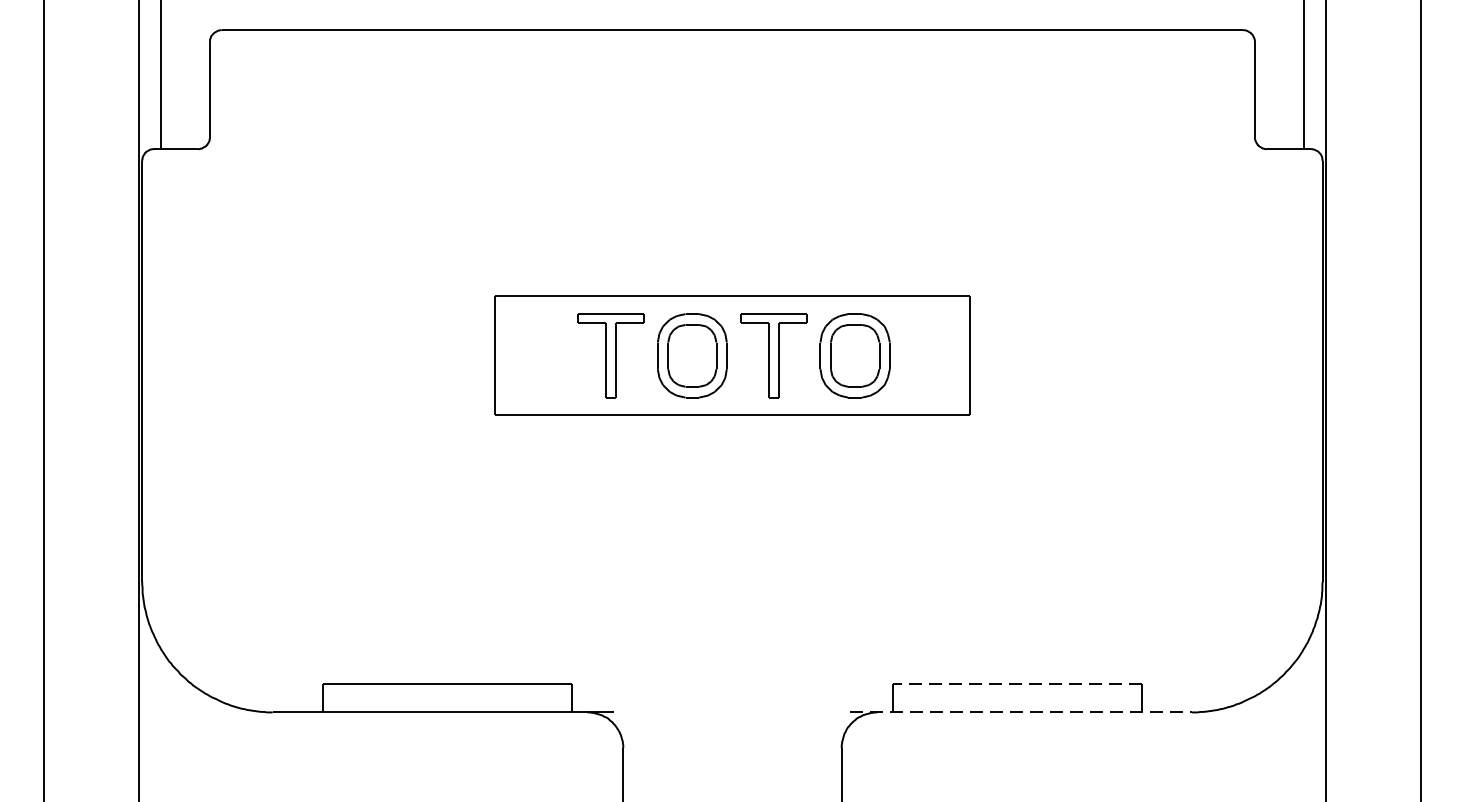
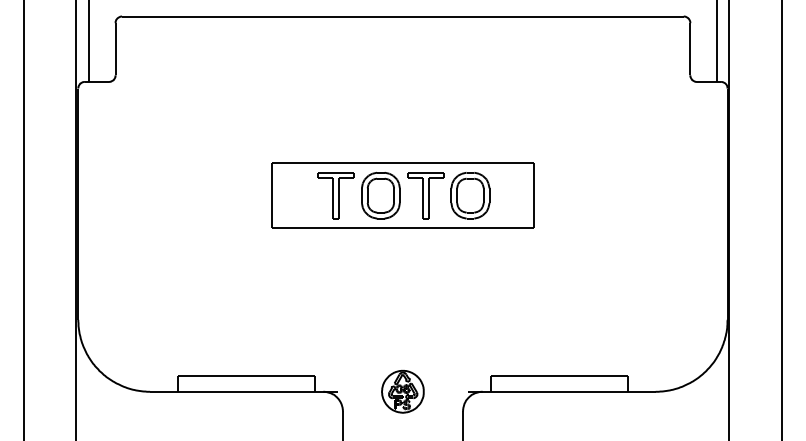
line: (1017, 684) -> (559, 376), dashed -> solid
part: (731, 711) -> (402, 391), added
line: (1020, 711) -> (561, 391), dashed -> solid

